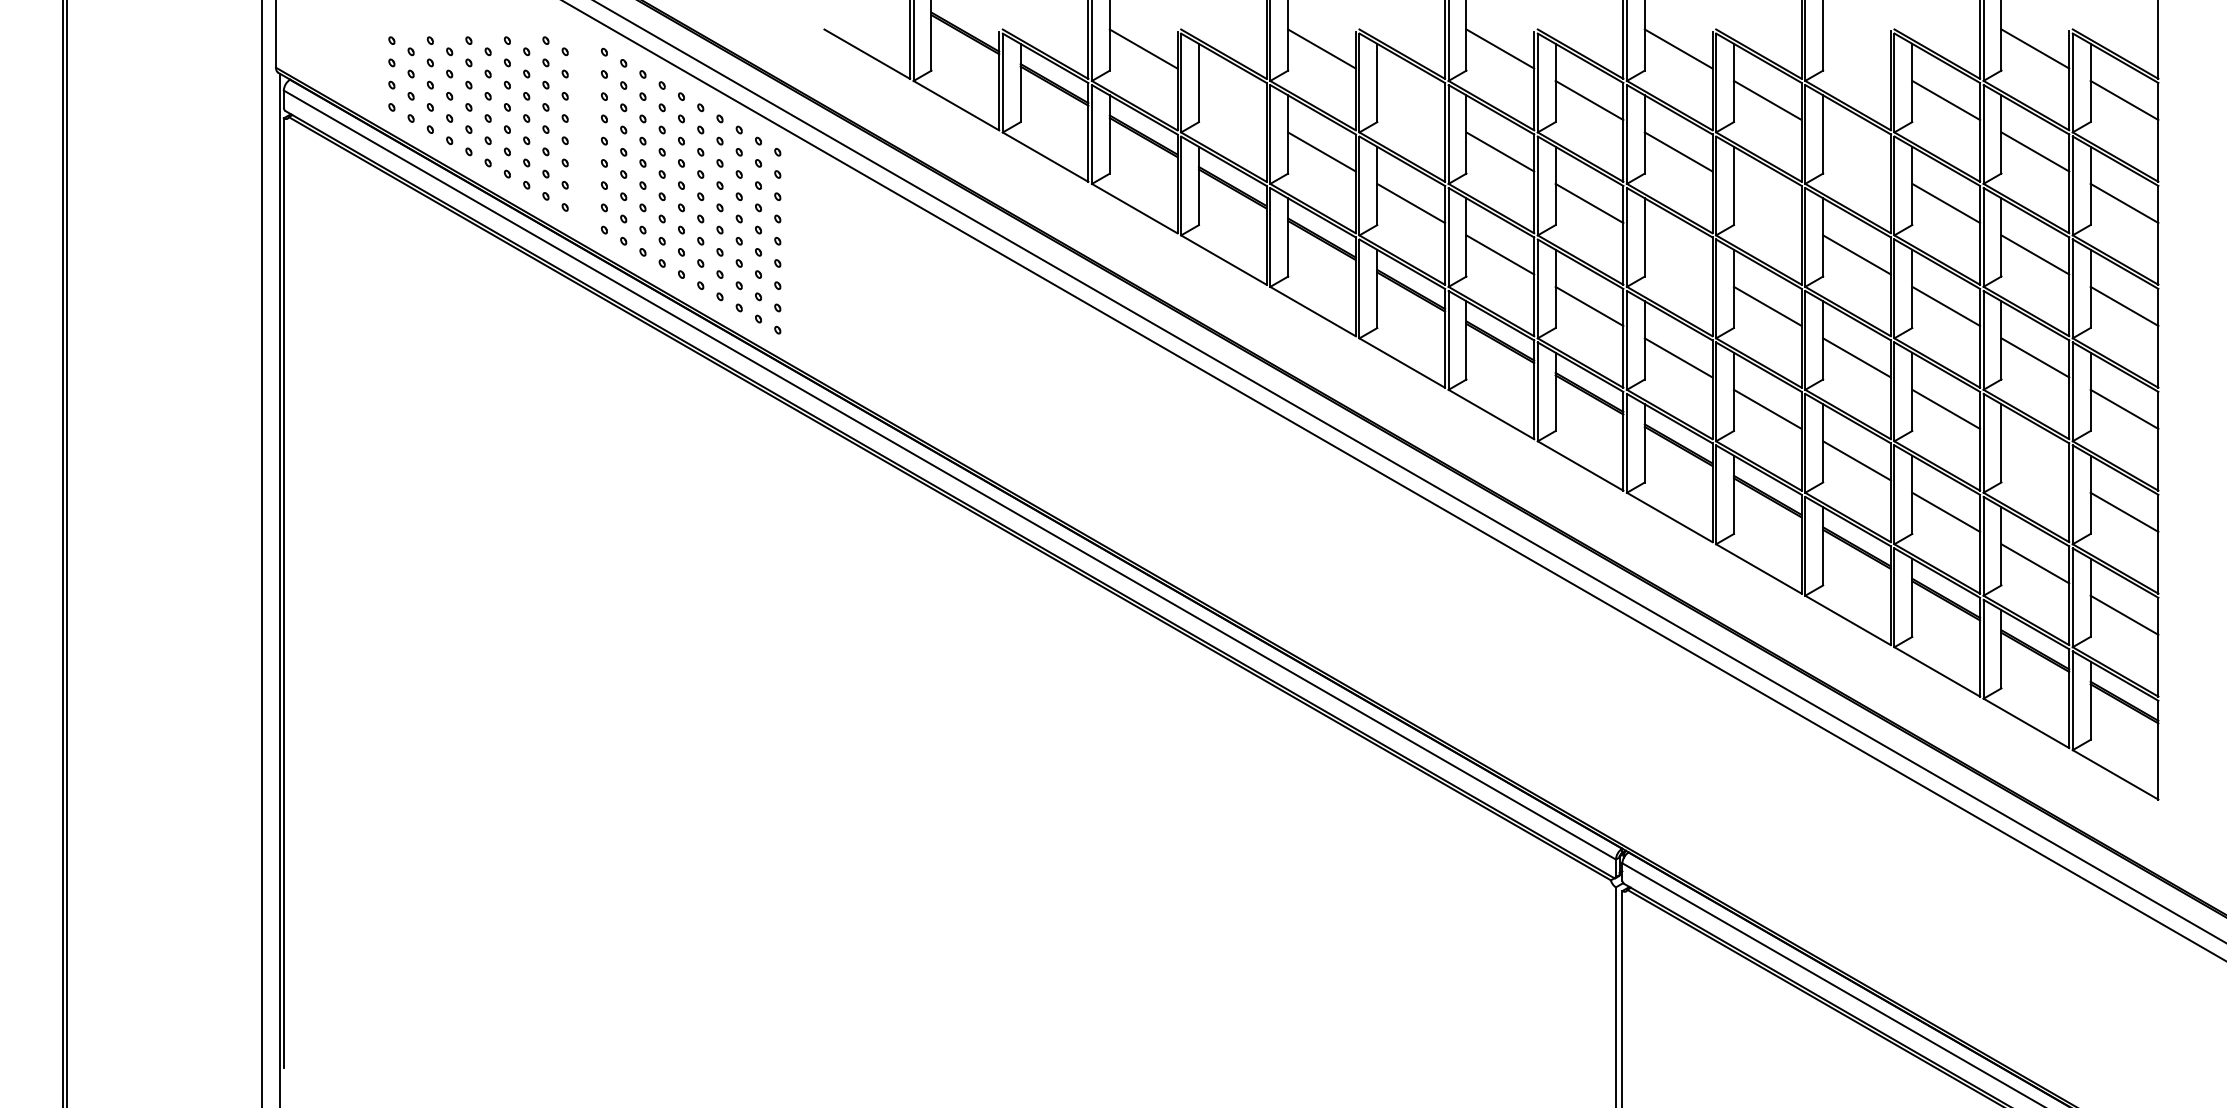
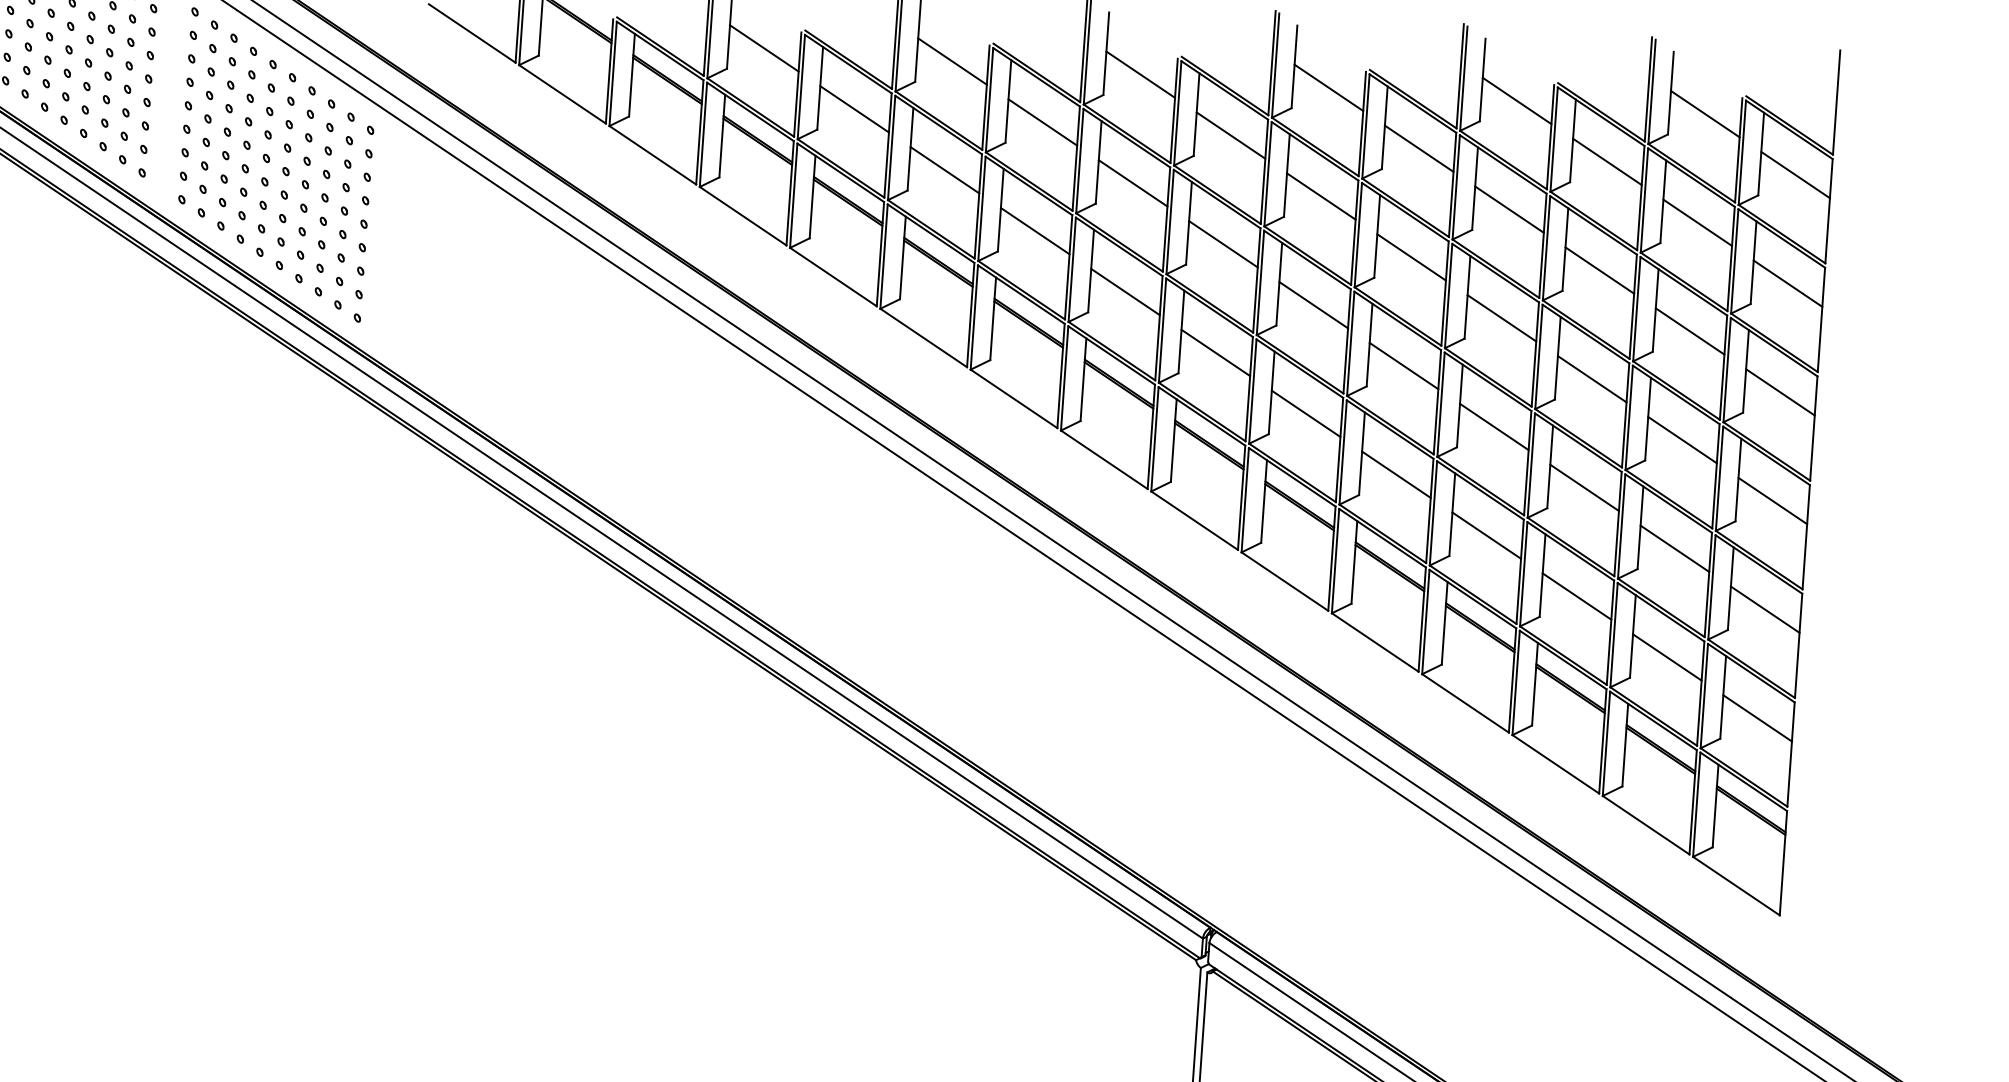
line: (1856, 48) -> (1516, 100), added
line: (1232, 100) -> (854, 109), added
line: (1411, 100) -> (1043, 122), added
line: (1856, 151) -> (1509, 209), added
line: (1767, 203) -> (1411, 257), added
line: (1678, 254) -> (1313, 304), added
line: (2035, 460) -> (1675, 548), added

